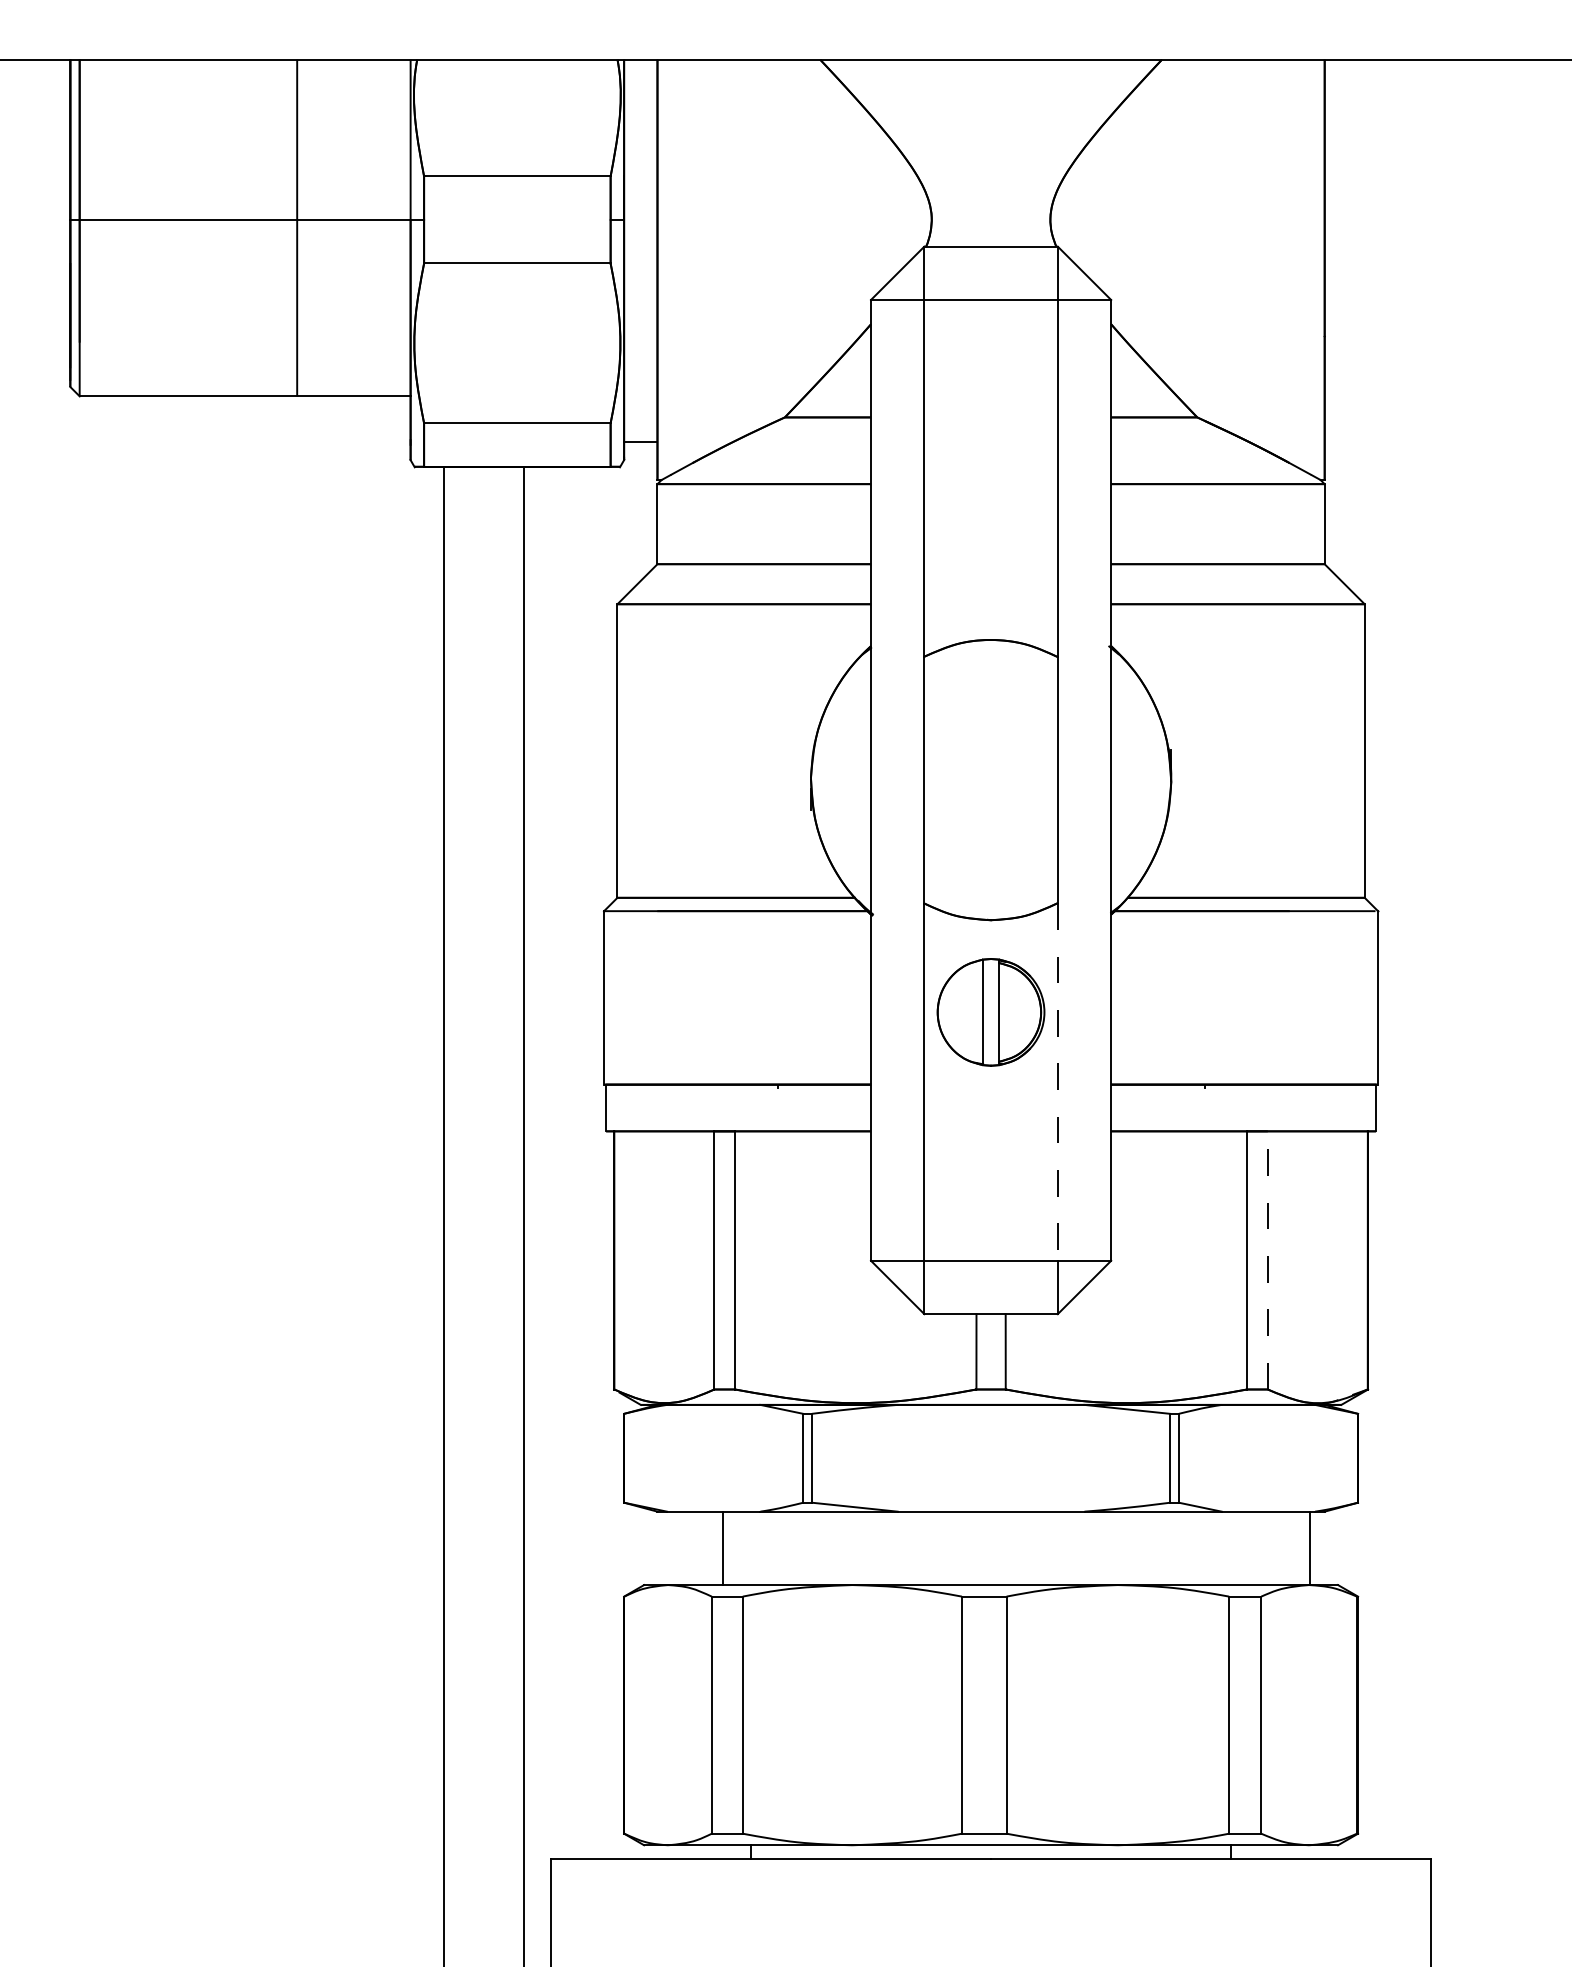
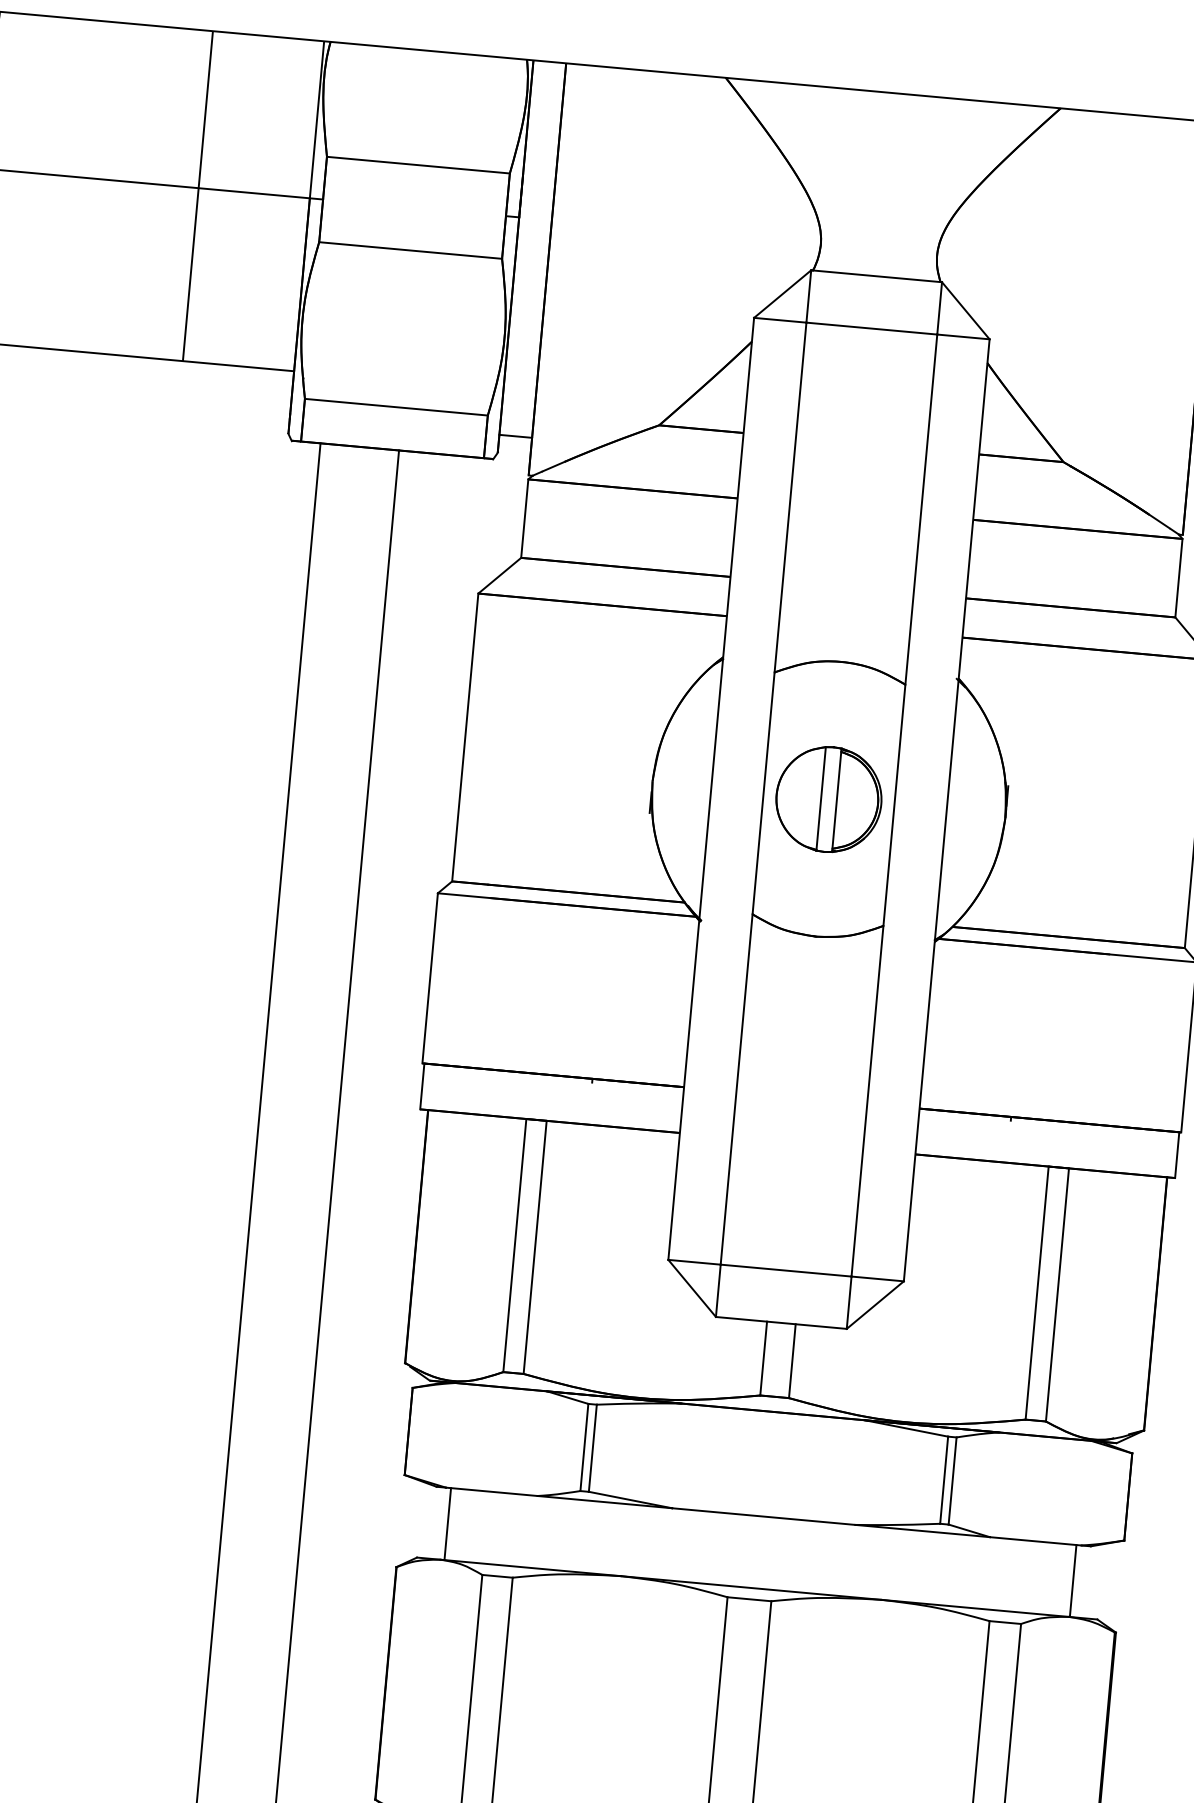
part: (990, 1012) -> (828, 799), moved
line: (1057, 1081) -> (867, 1100), dashed -> solid
line: (1267, 1259) -> (1057, 1294), dashed -> solid
line: (723, 1548) -> (448, 1524), moved

